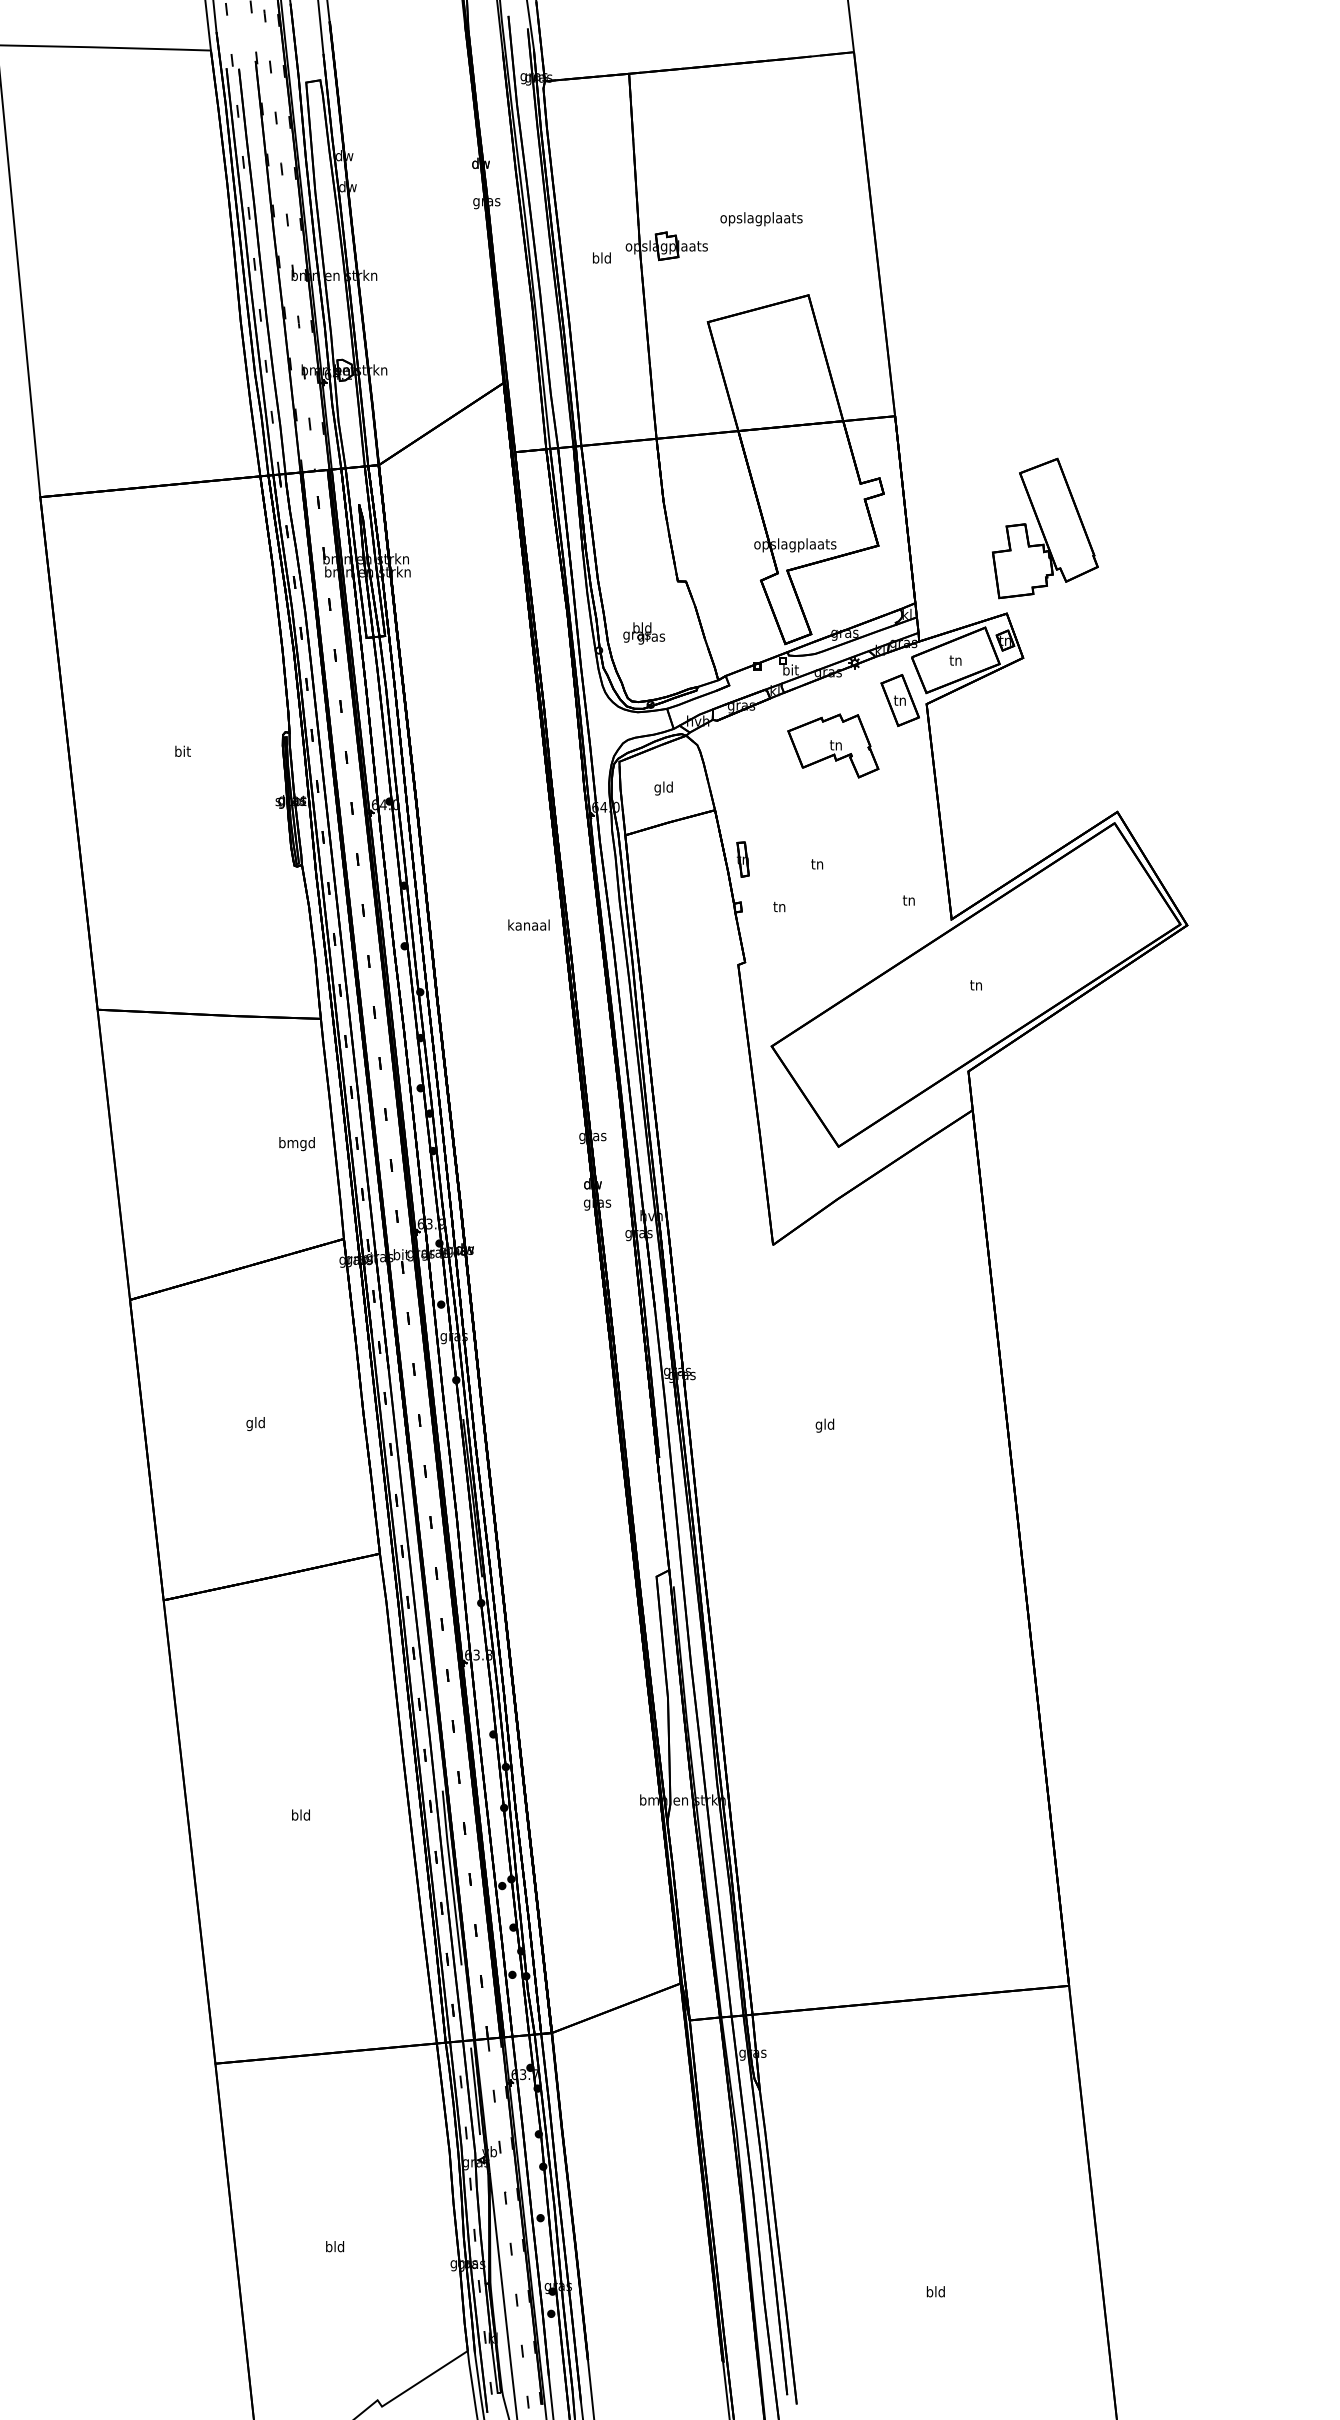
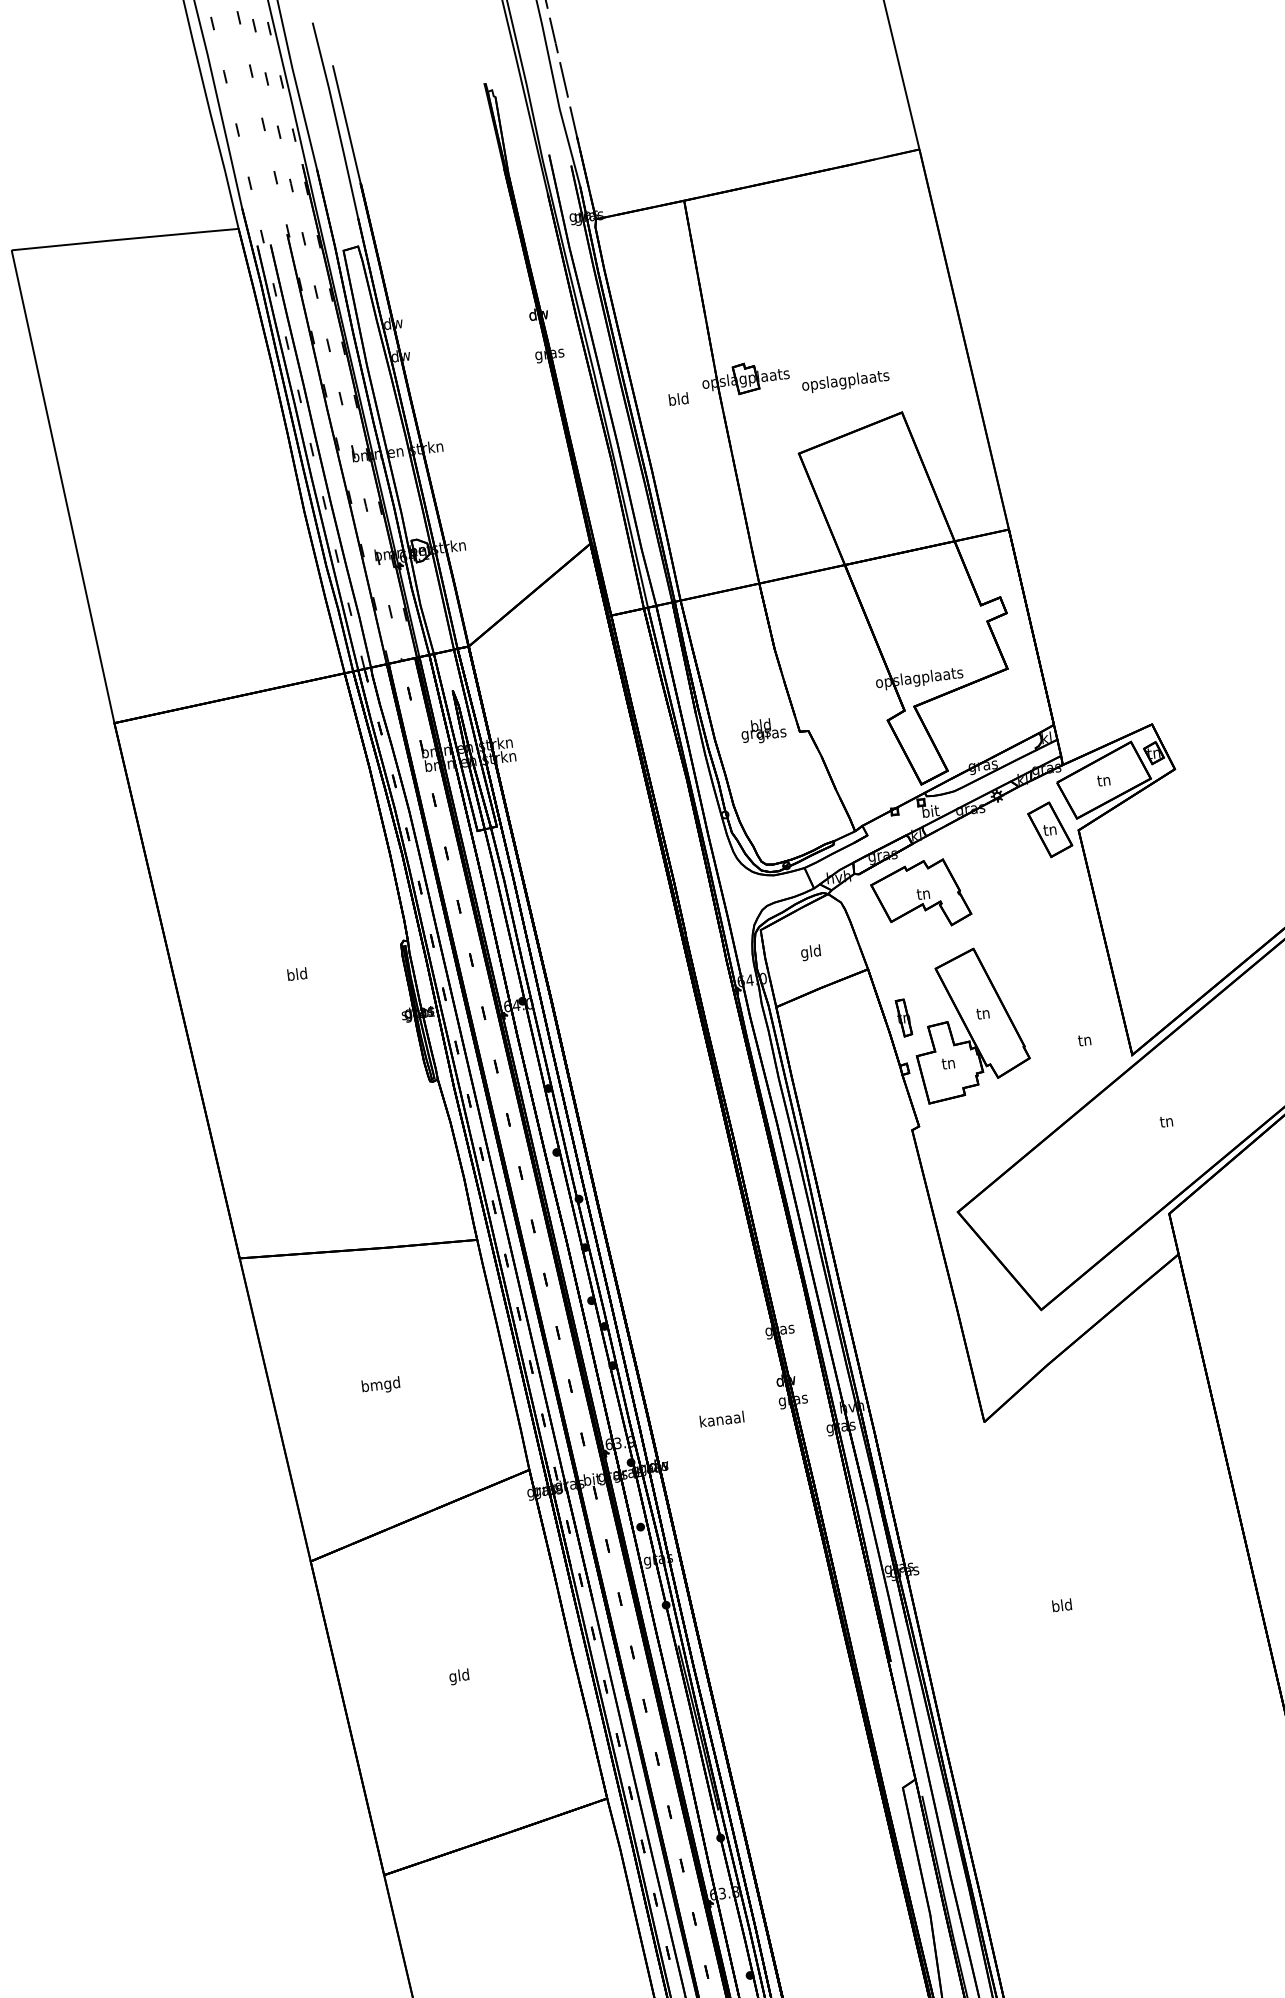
text: (761, 219) -> (845, 381), moved
part: (1045, 528) -> (969, 1024), moved
text: (644, 633) -> (763, 730), moved
part: (833, 745) -> (920, 894), moved
text: (182, 750) -> (296, 973), bit -> bld
text: (528, 924) -> (721, 1418), moved
text: (296, 1144) -> (380, 1386), moved
text: (818, 1425) -> (1055, 1607), gld -> bld

